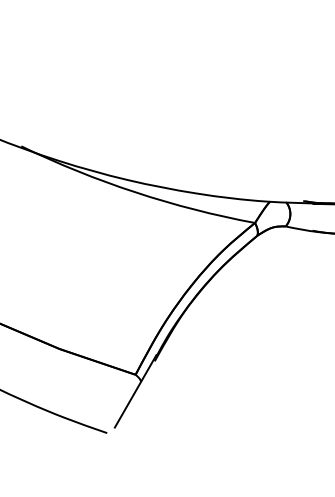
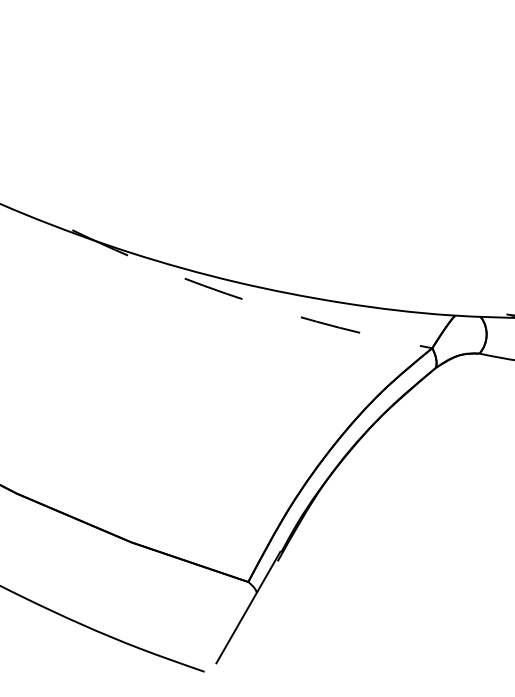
arc: (135, 192) -> (248, 301), solid -> dashed

